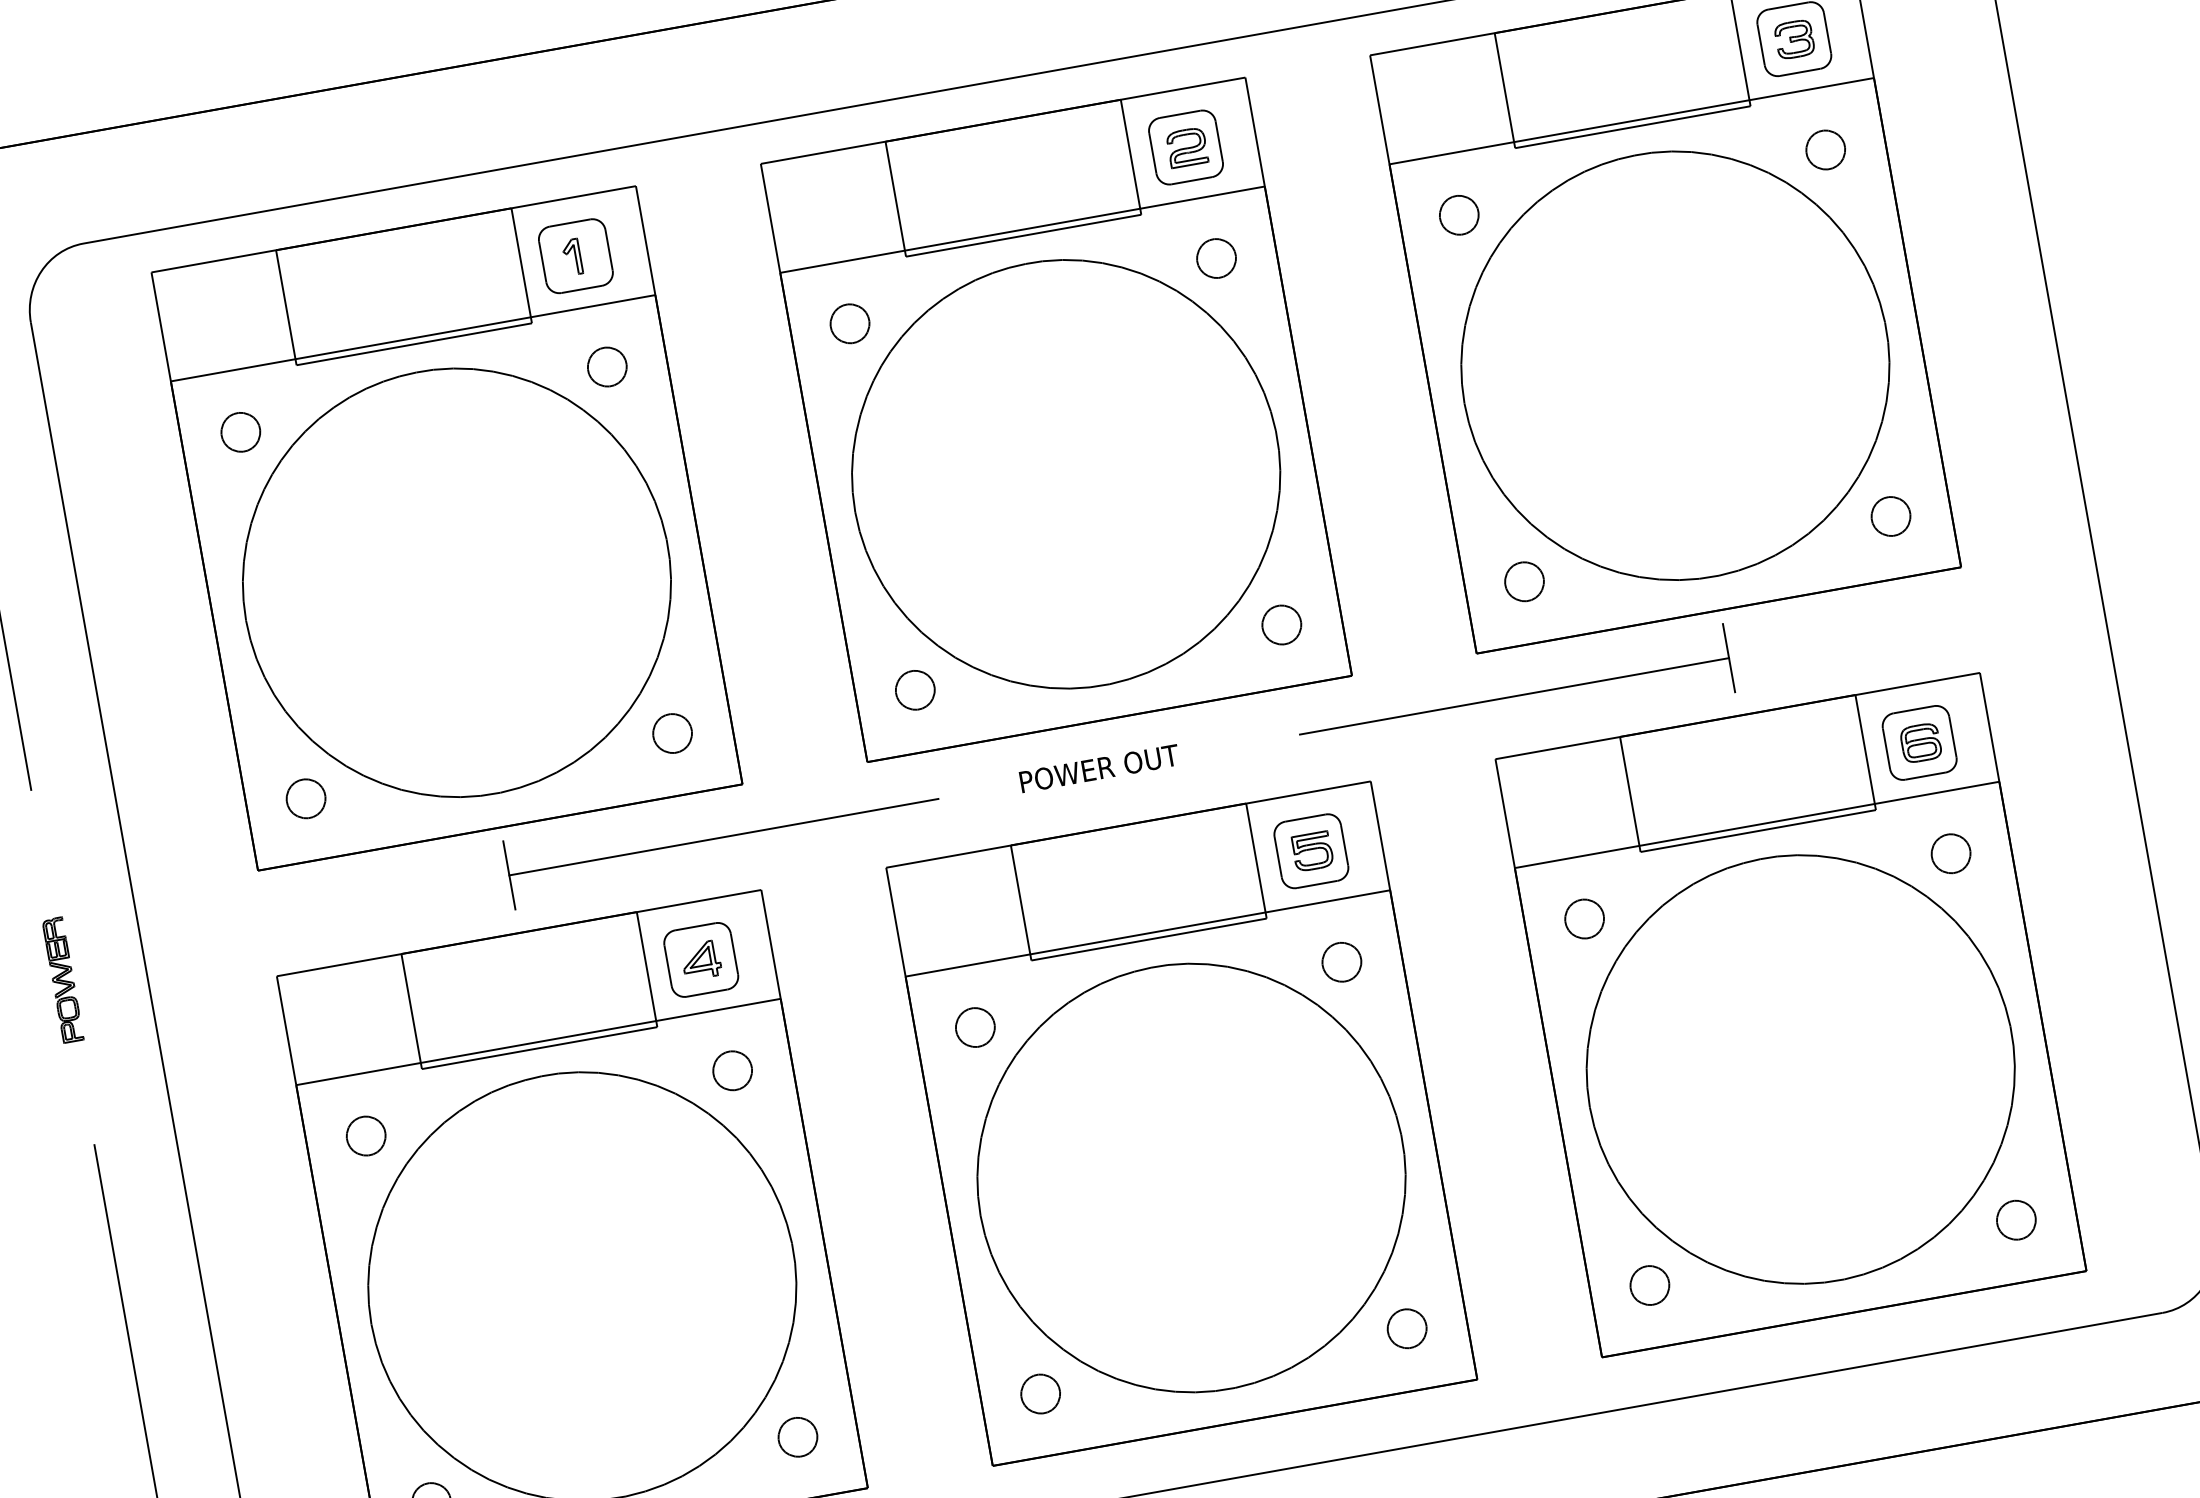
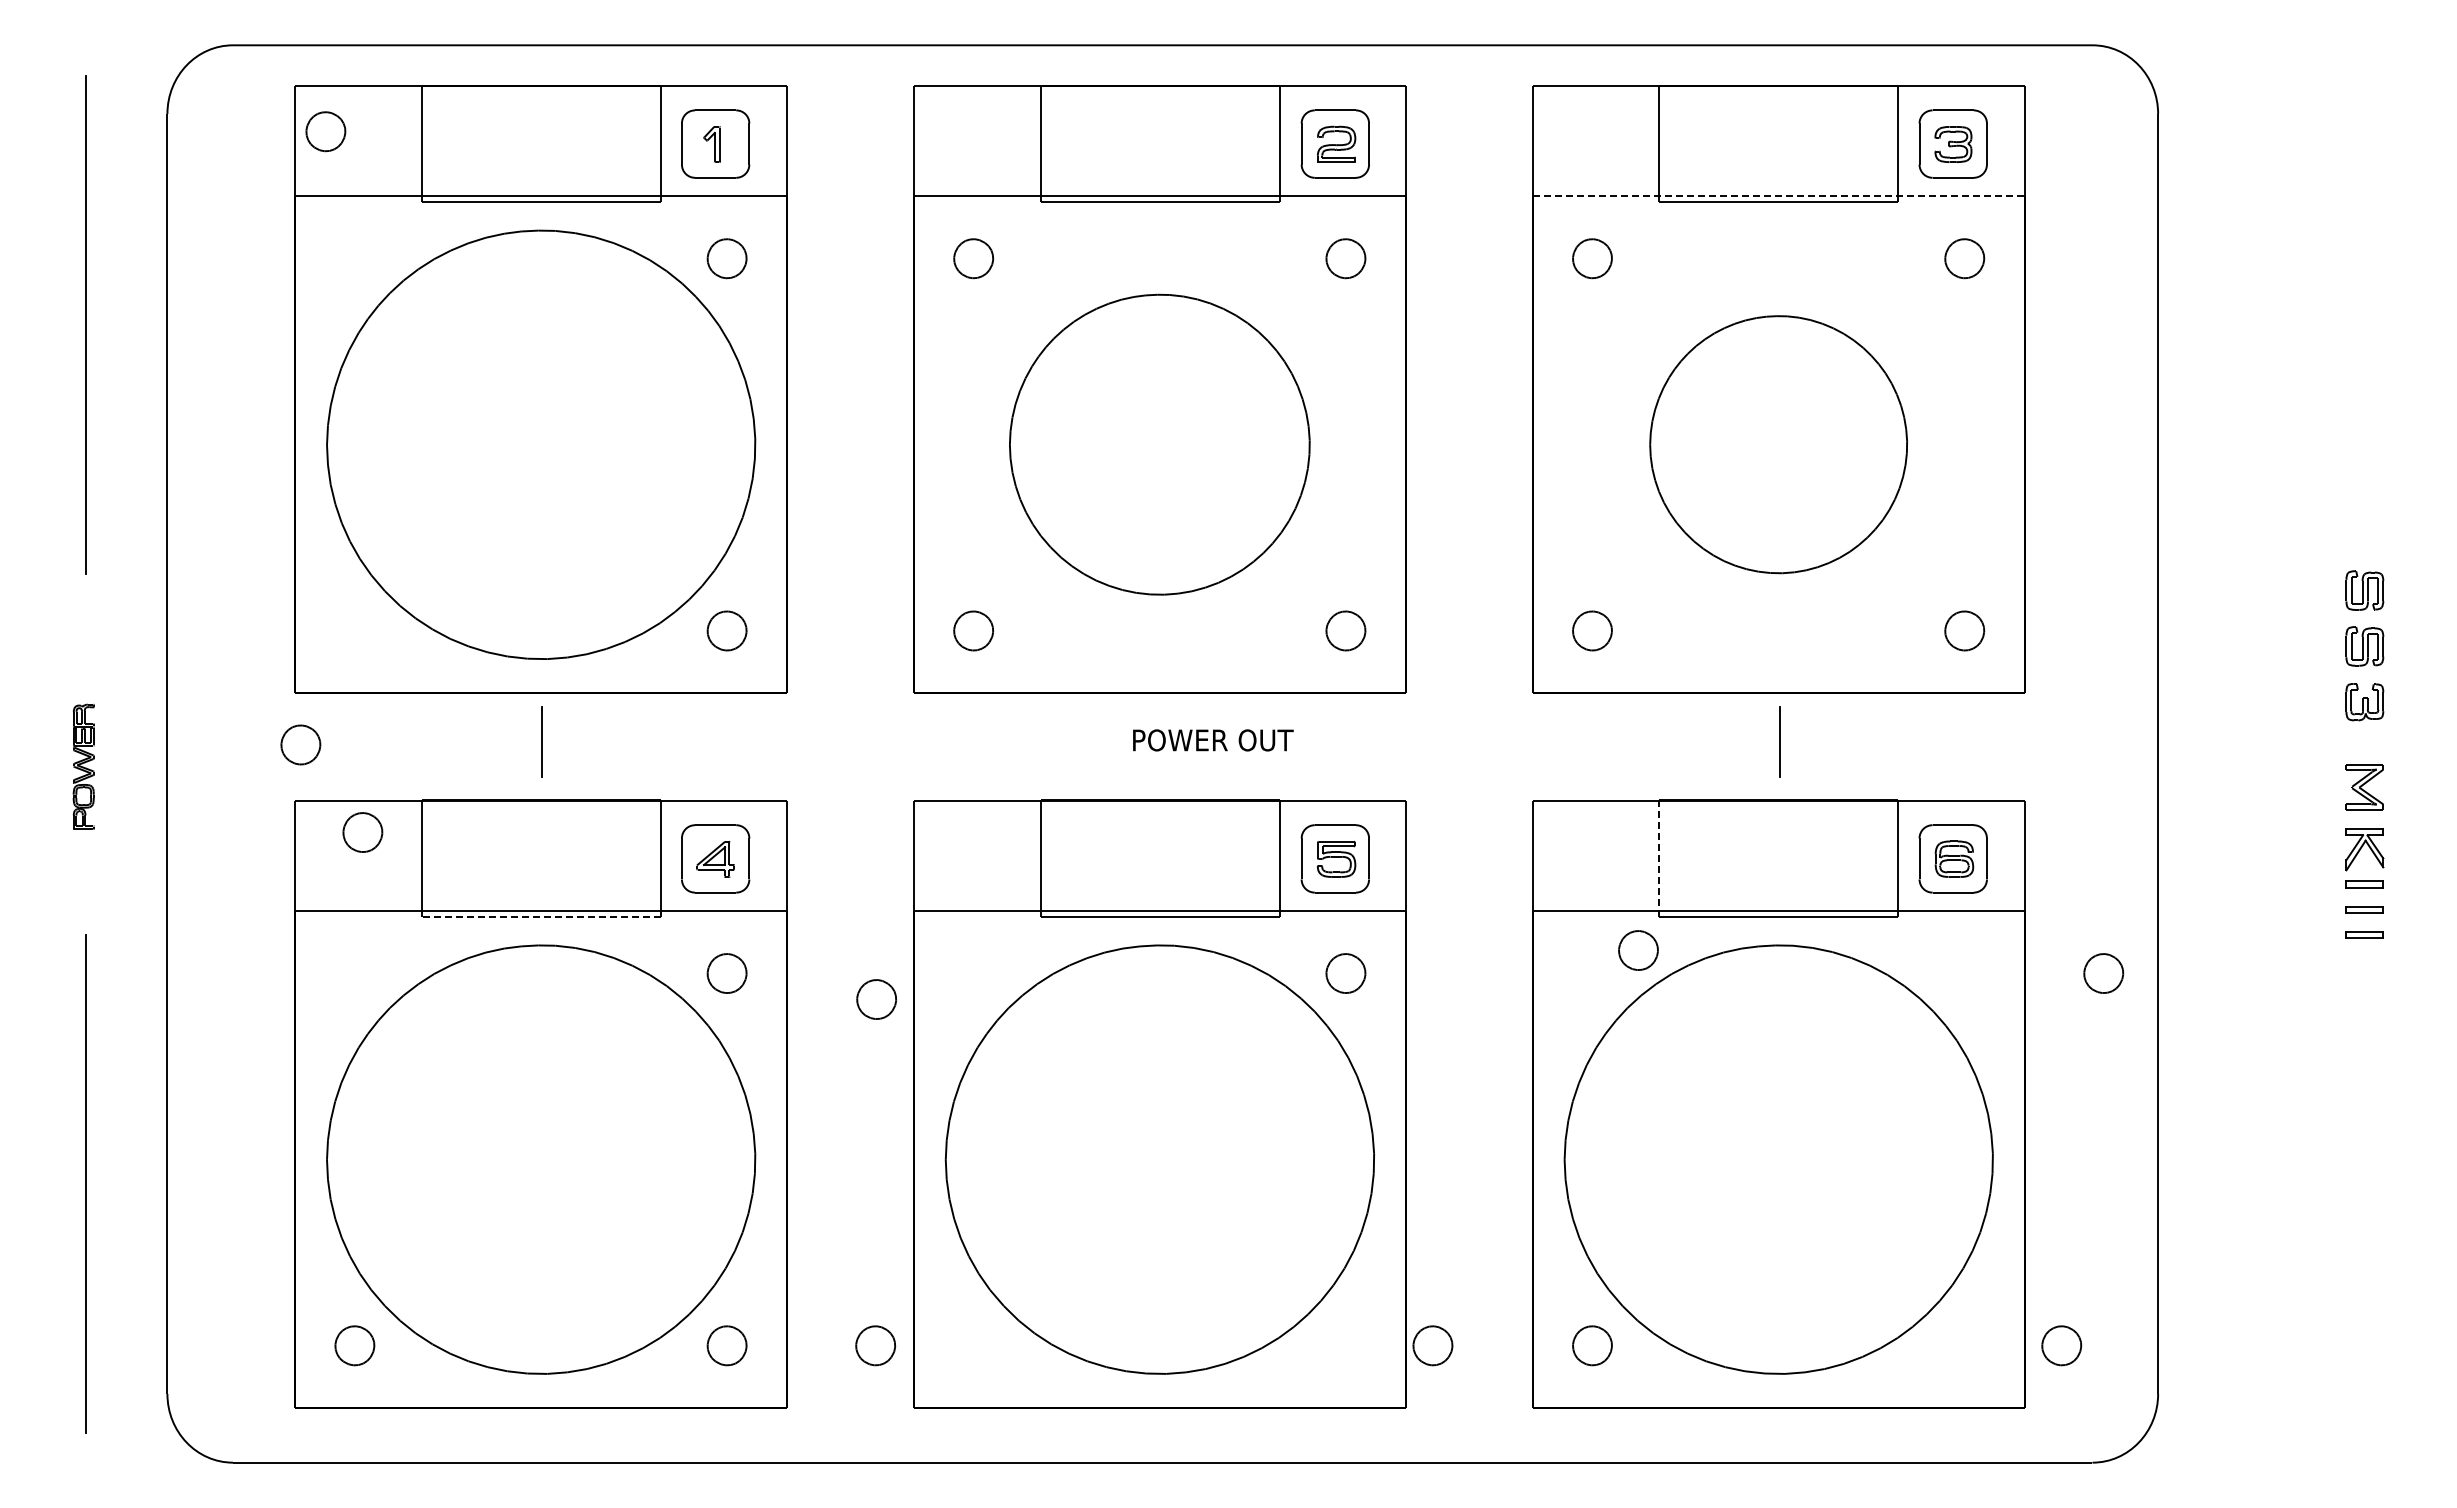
line: (1632, 121) -> (1779, 196), solid -> dashed
part: (1674, 365) -> (1778, 444), size x0.6
part: (240, 432) -> (325, 131), moved
part: (1065, 474) -> (1159, 444), size x0.7
line: (1514, 696) -> (1562, 742), removed
text: (1099, 768) -> (1213, 740), moved
line: (1630, 794) -> (1659, 858), solid -> dashed
part: (305, 798) -> (300, 744), moved
line: (724, 837) -> (759, 742), removed
part: (1950, 853) -> (2103, 973), moved
part: (1584, 918) -> (1638, 950), moved
part: (975, 1027) -> (876, 999), moved
line: (540, 1048) -> (541, 917), solid -> dashed
part: (365, 1136) -> (362, 832), moved
part: (2016, 1219) -> (2061, 1345), moved
part: (1406, 1328) -> (1432, 1345), moved
part: (1040, 1393) -> (875, 1345), moved

